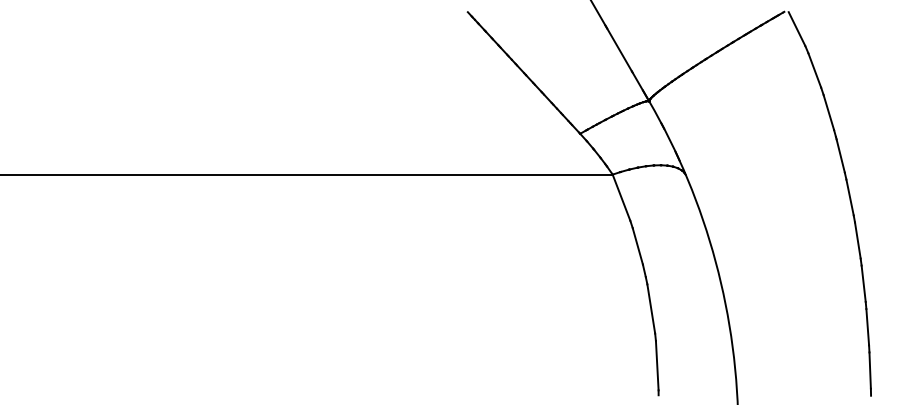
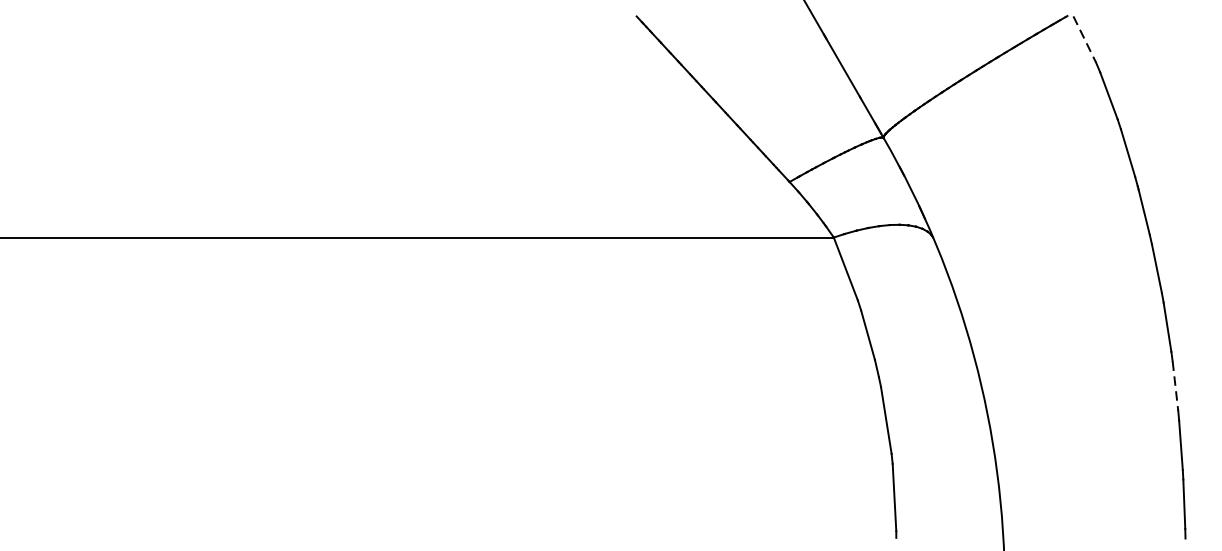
line: (797, 29) -> (1085, 40), solid -> dashed
line: (863, 284) -> (1175, 387), solid -> dashed

